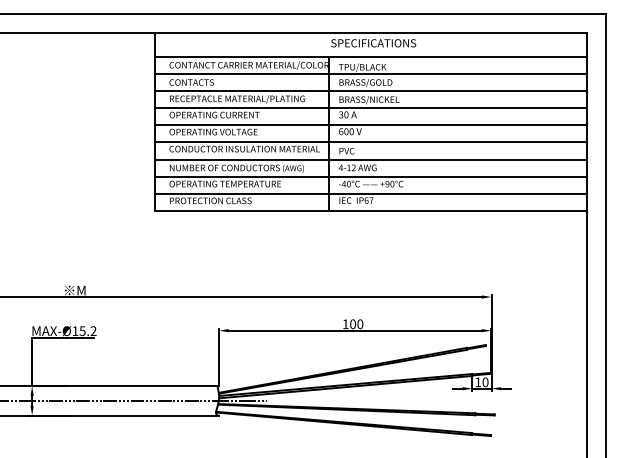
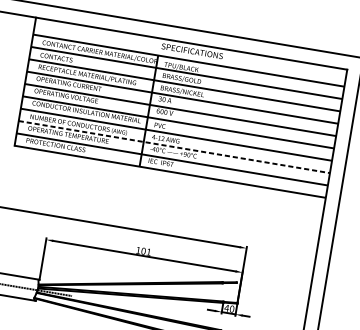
line: (371, 176) -> (174, 147), solid -> dashed
text: (360, 324) -> (148, 252), 100 -> 101
text: (478, 382) -> (226, 308), 10 -> 40

